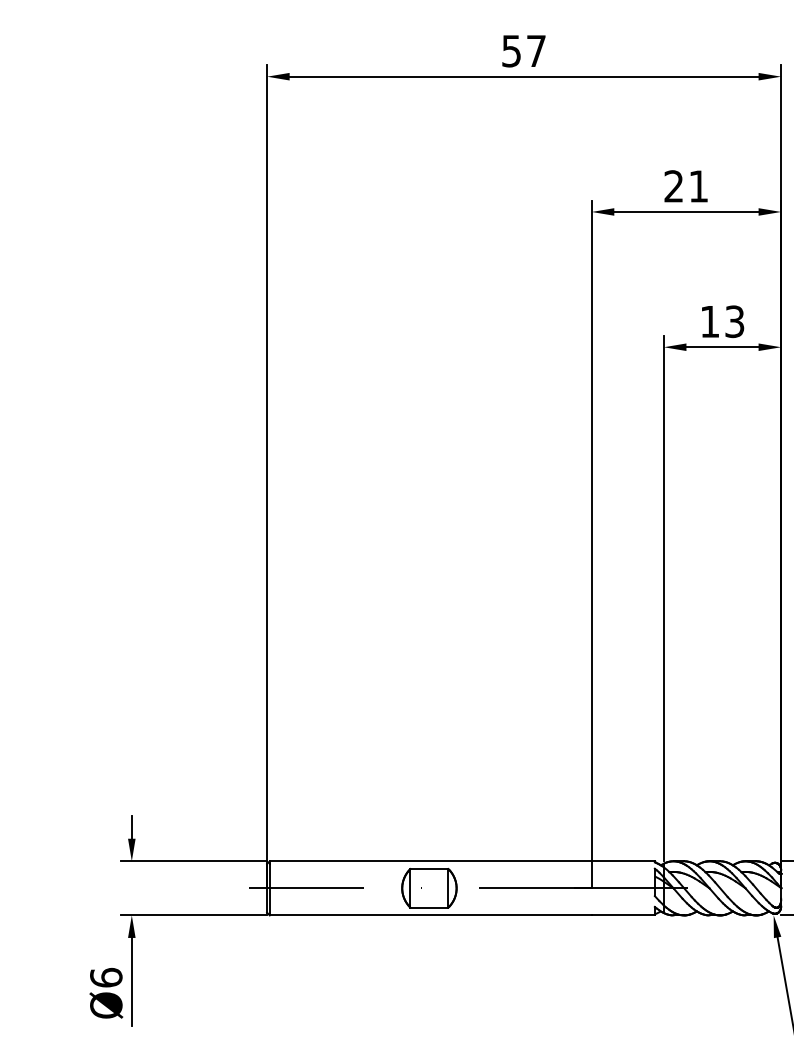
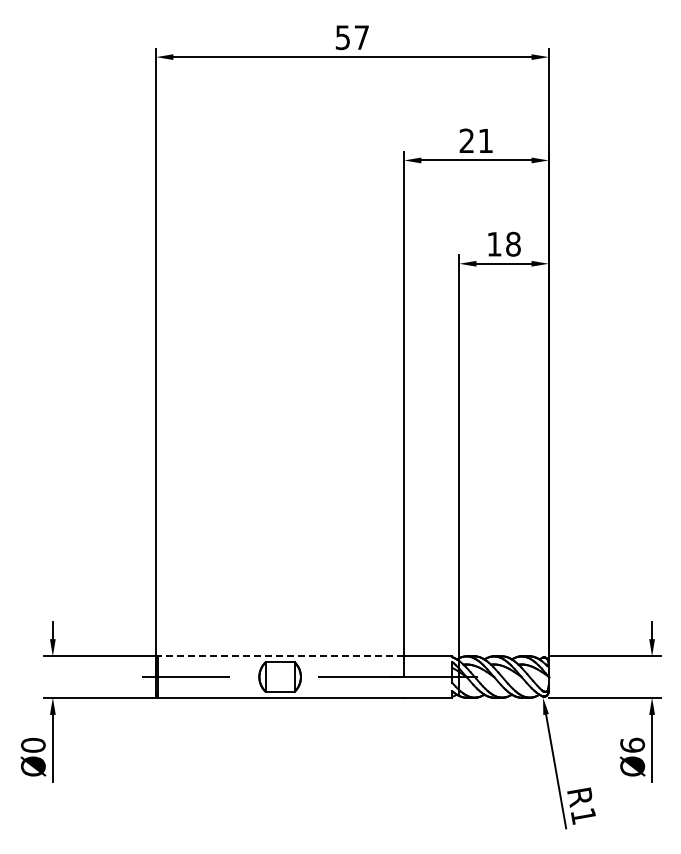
text: (734, 320) -> (513, 243), 13 -> 18
line: (431, 861) -> (281, 656), solid -> dashed
text: (106, 976) -> (33, 744), Ø6 -> Ø0

